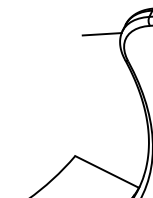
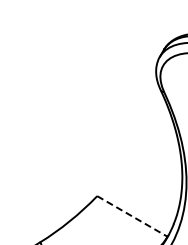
line: (102, 34) -> (136, 59), removed
line: (107, 171) -> (132, 216), solid -> dashed

